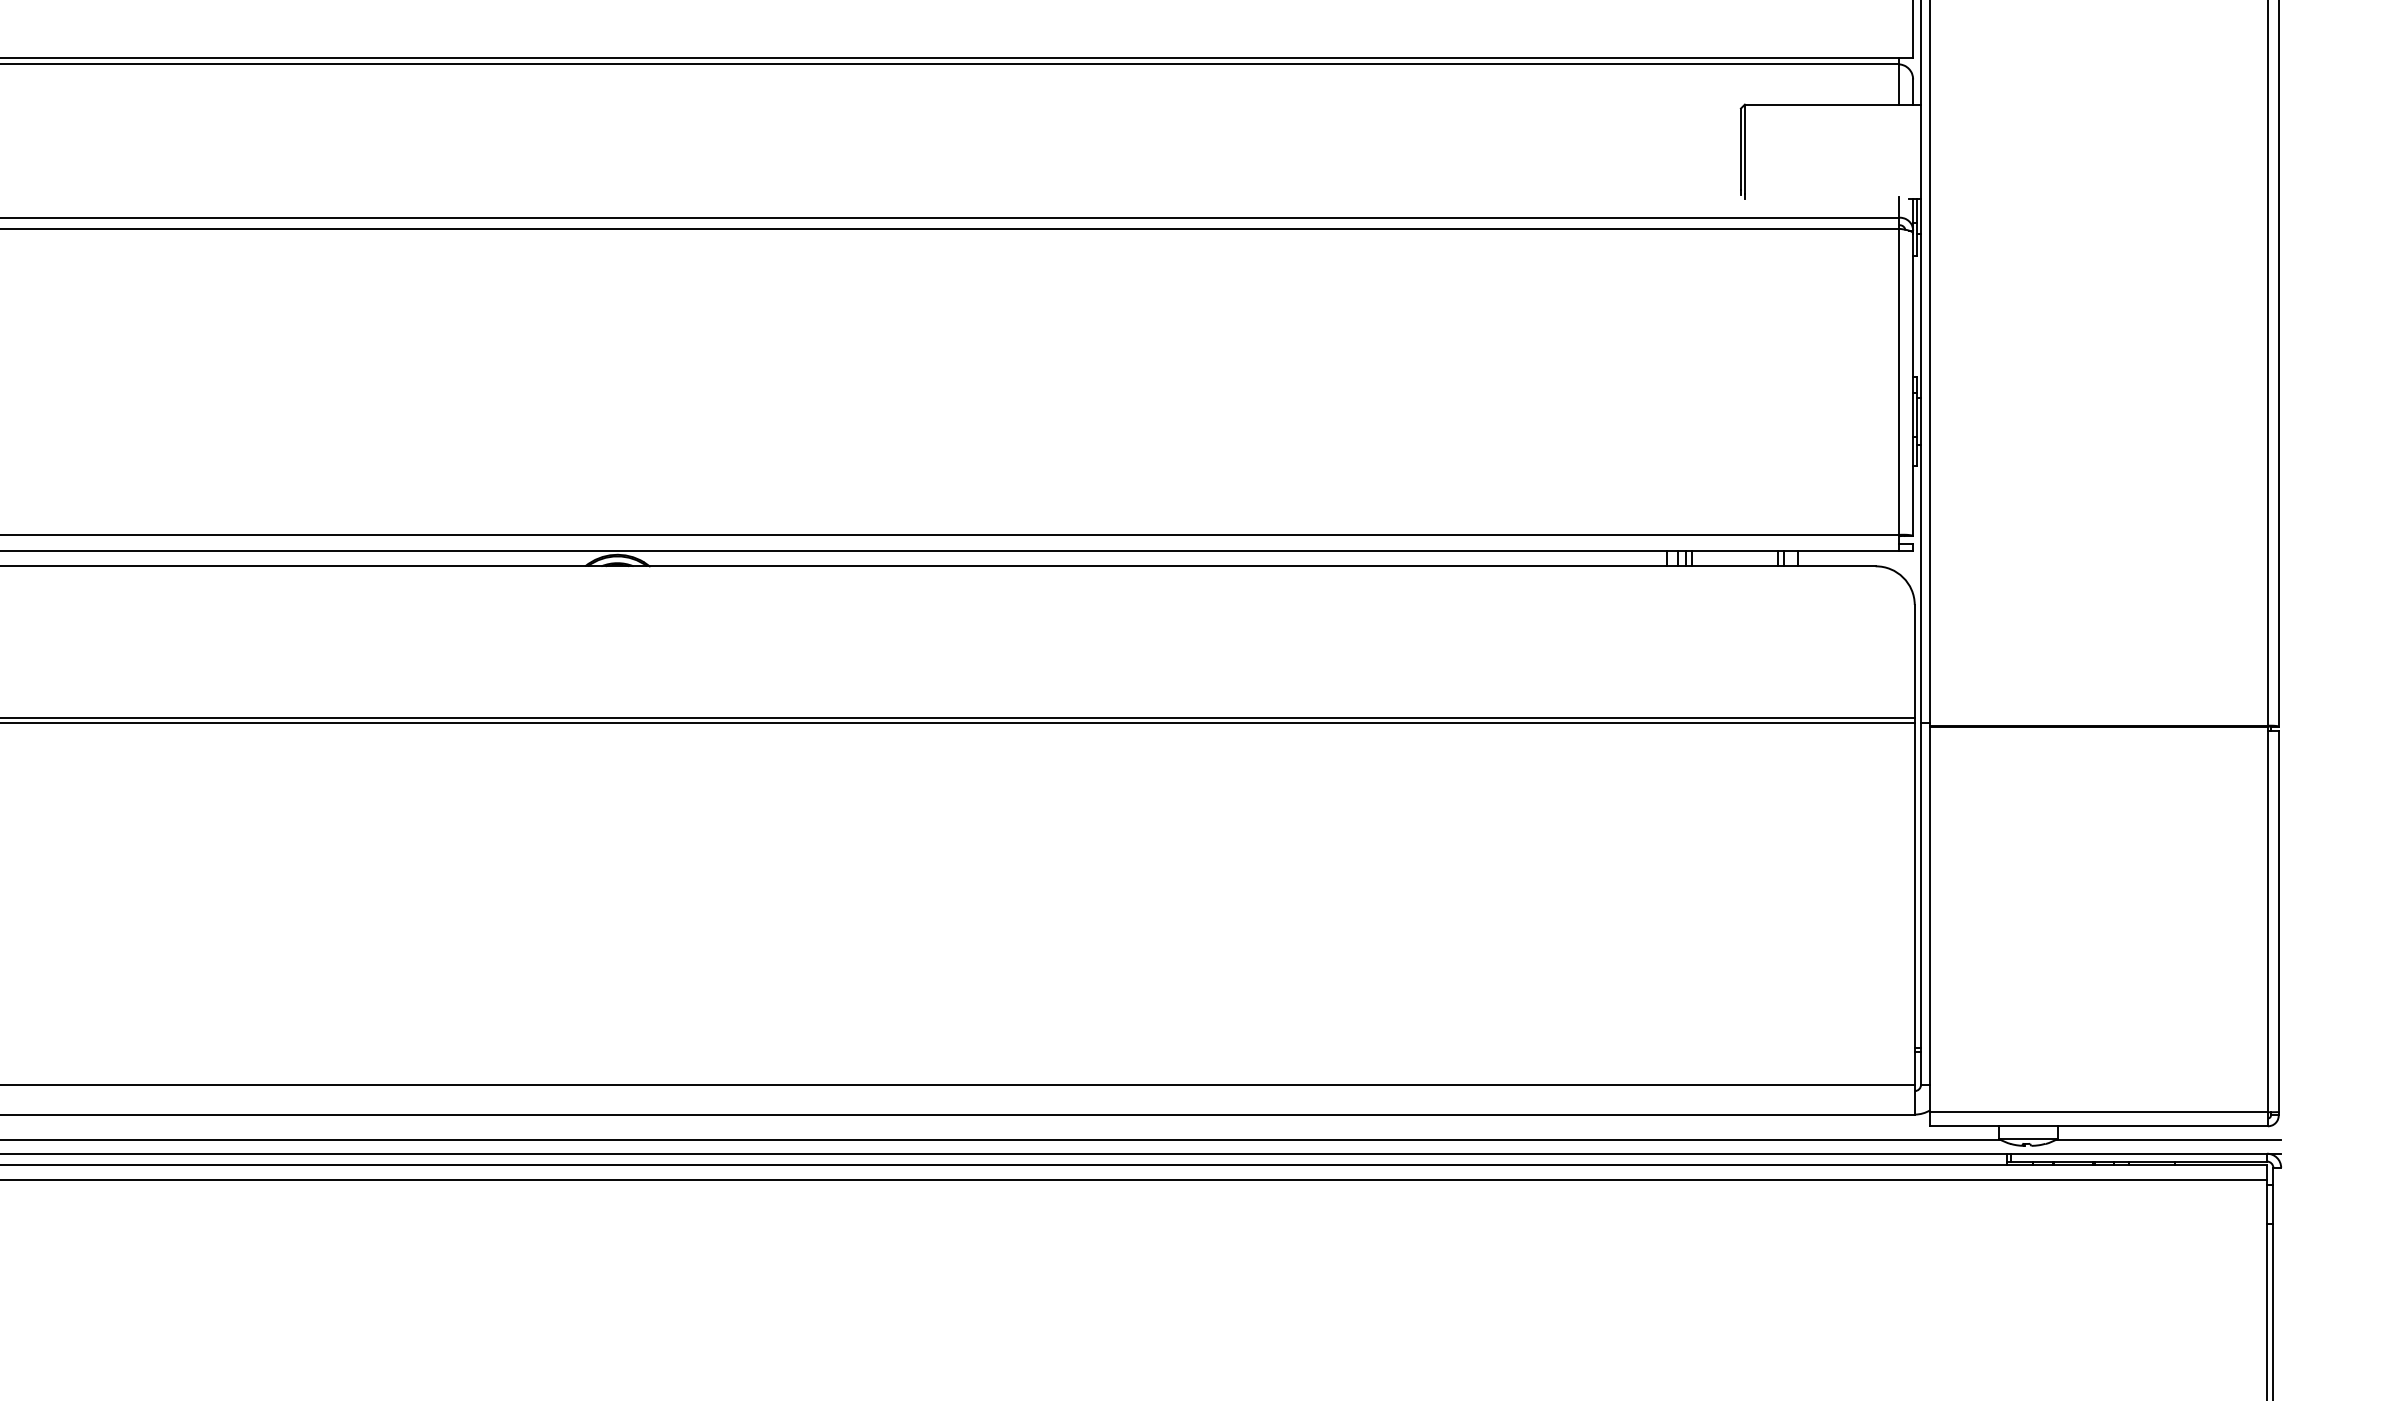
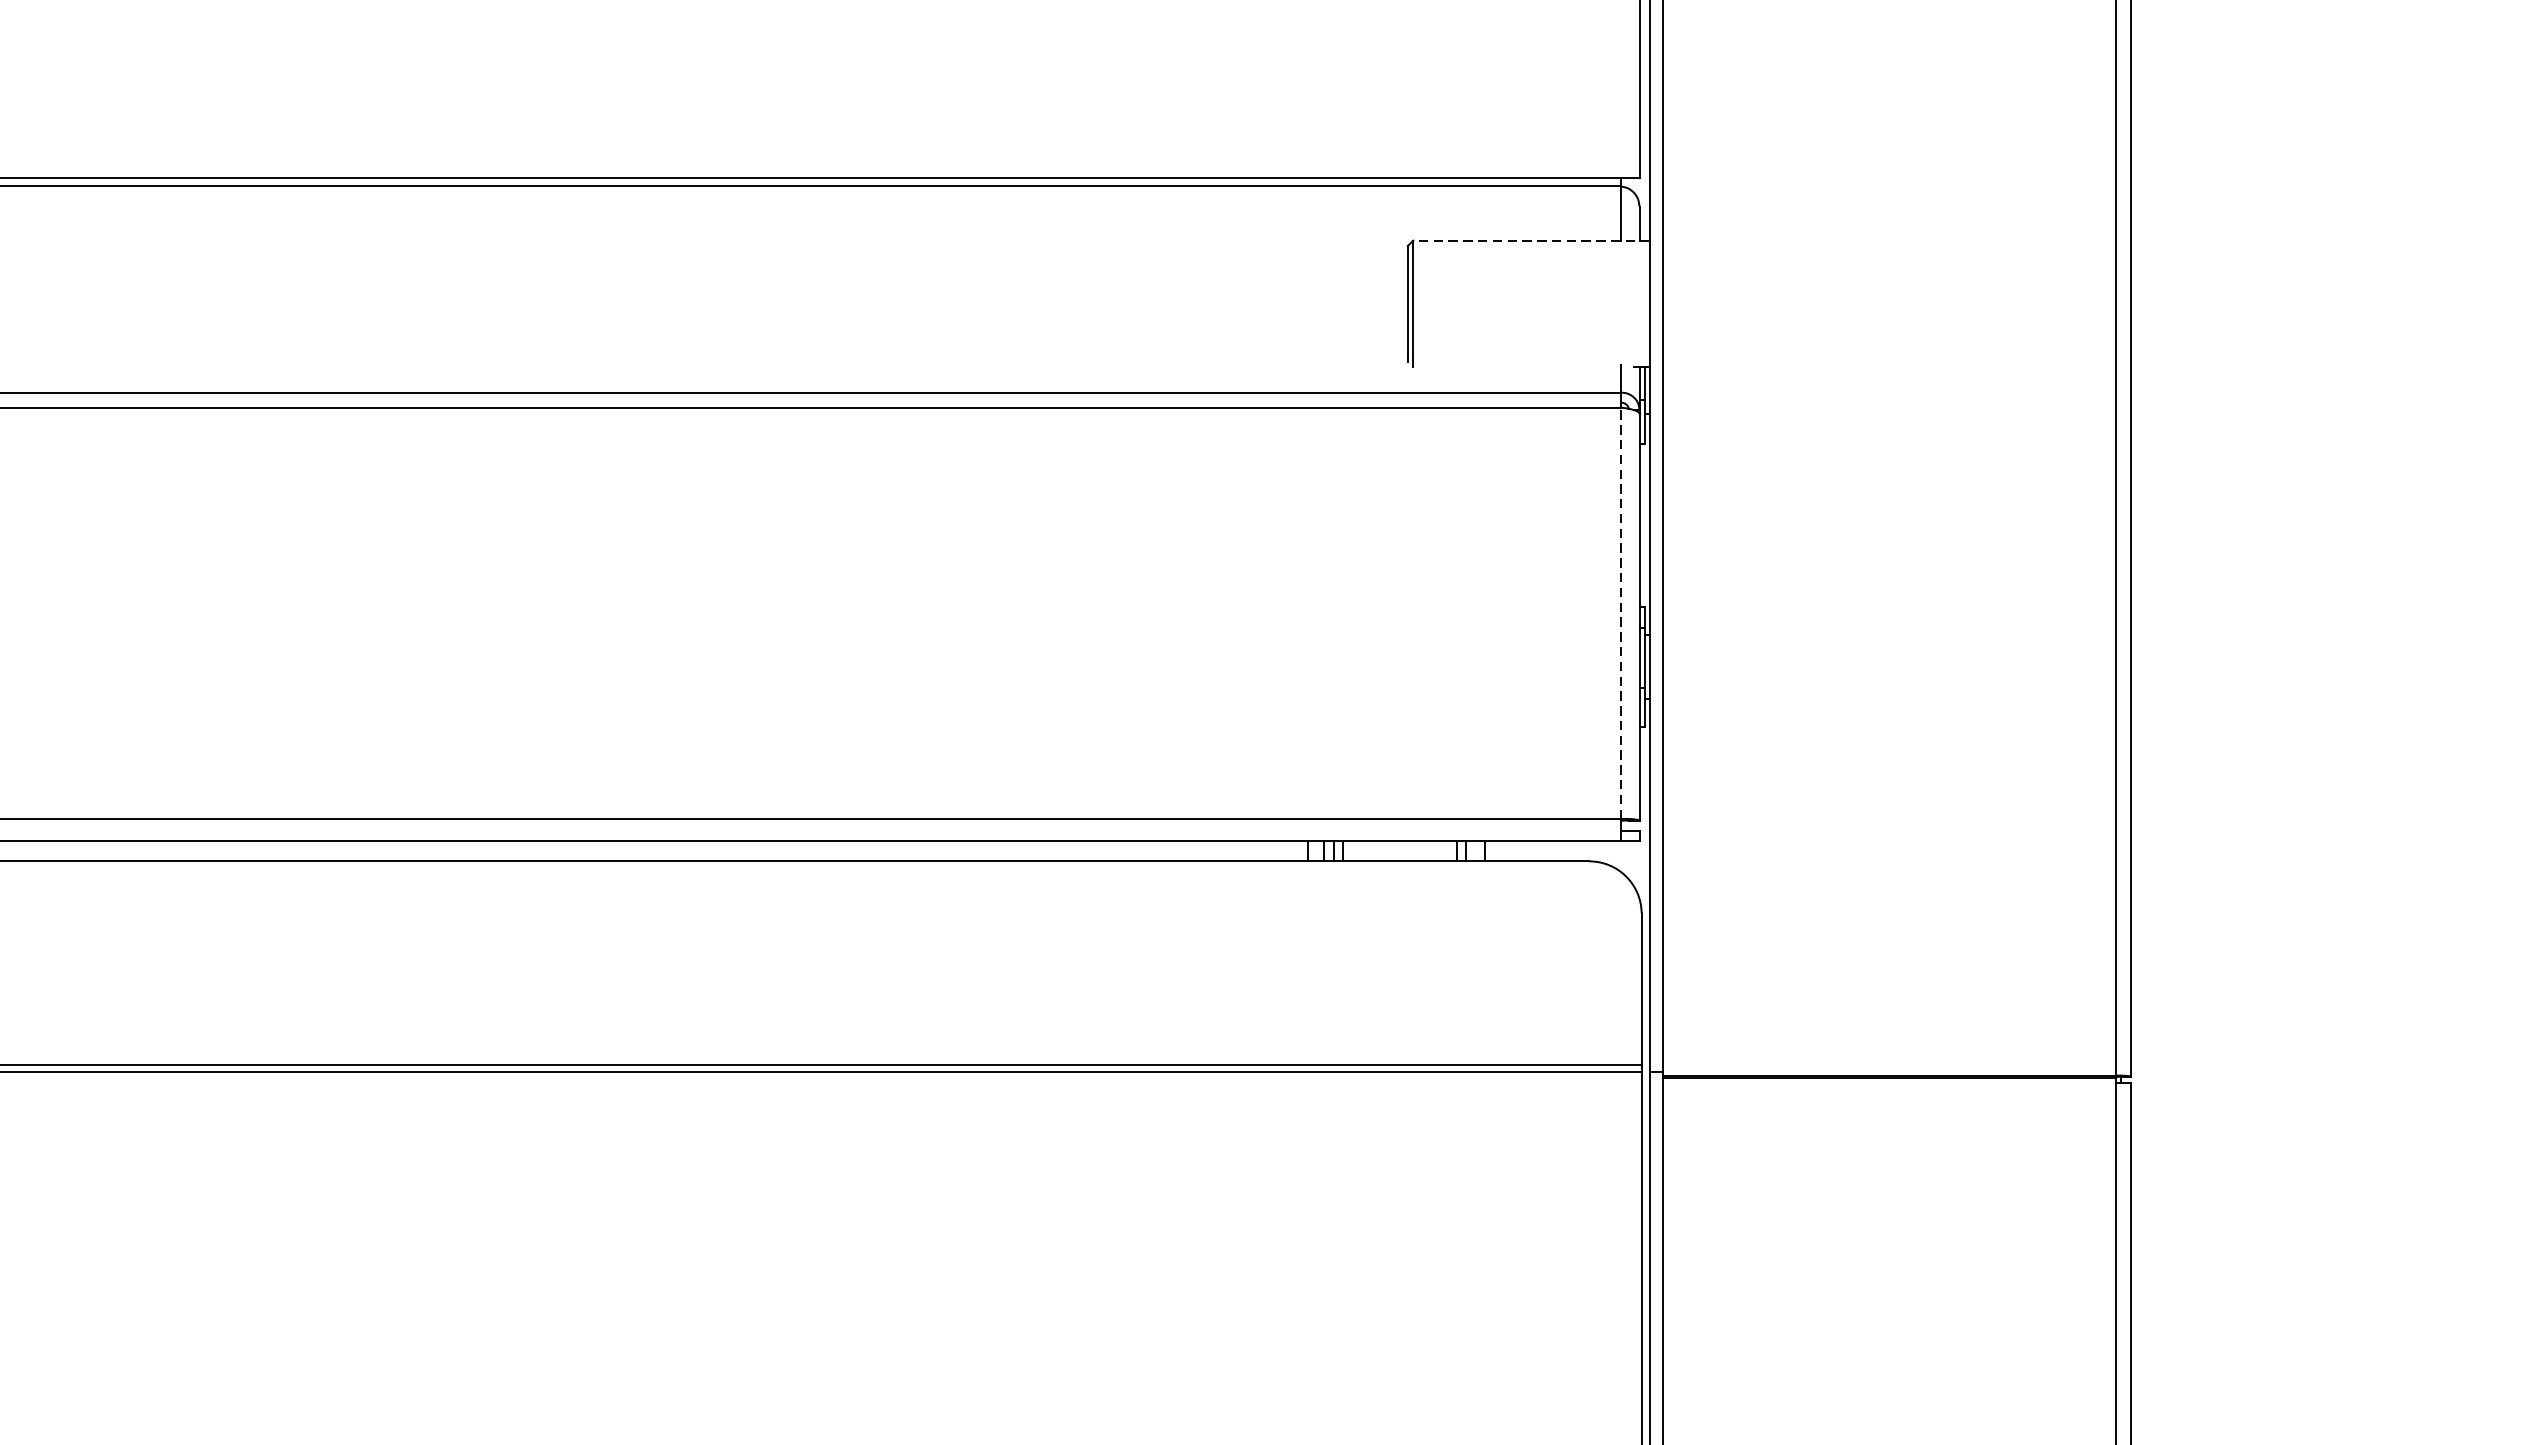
line: (1832, 104) -> (1531, 240), solid -> dashed
line: (1899, 381) -> (1621, 612), solid -> dashed

